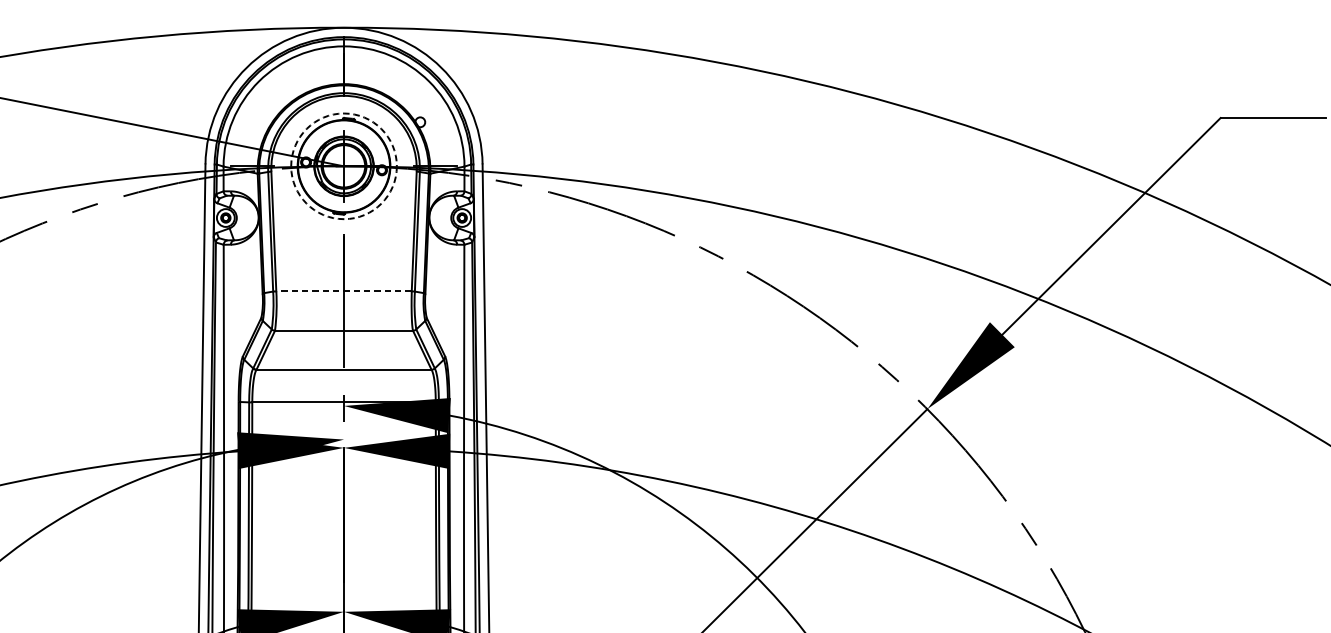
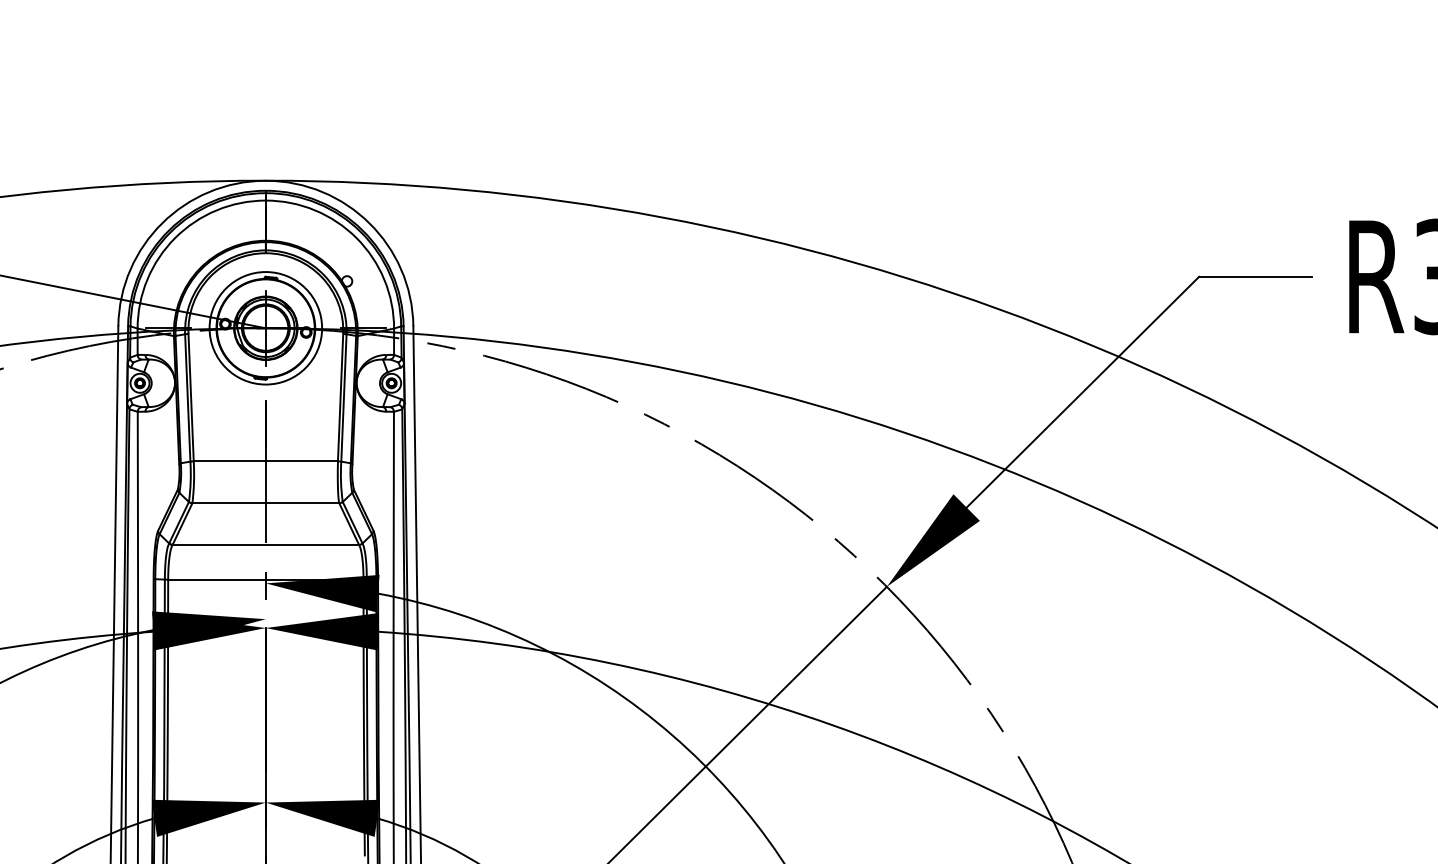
circle: (343, 166) -> (265, 328), dashed -> solid
line: (343, 291) -> (265, 461), dashed -> solid

